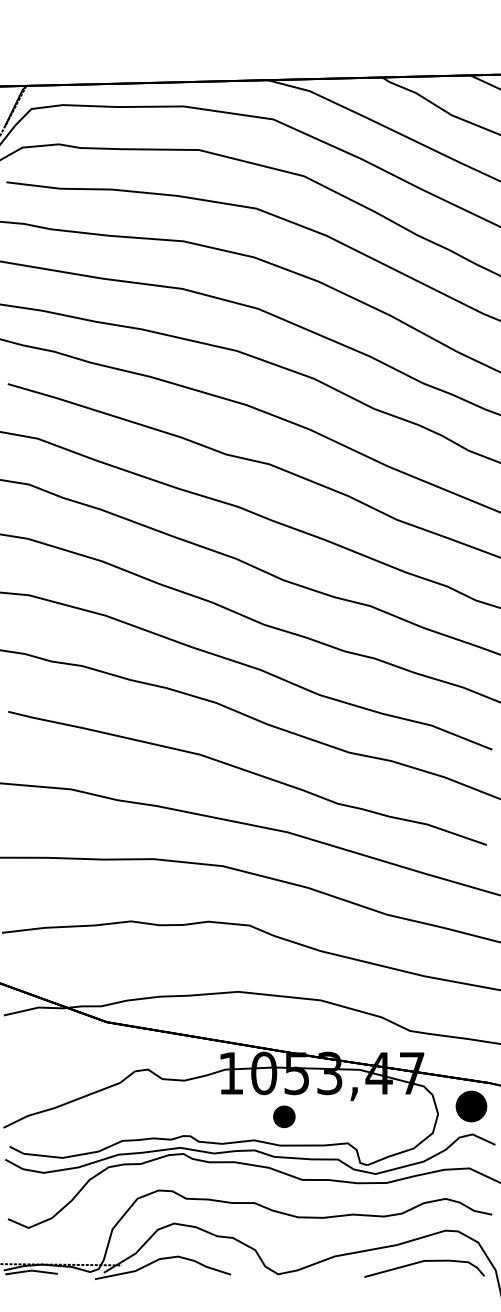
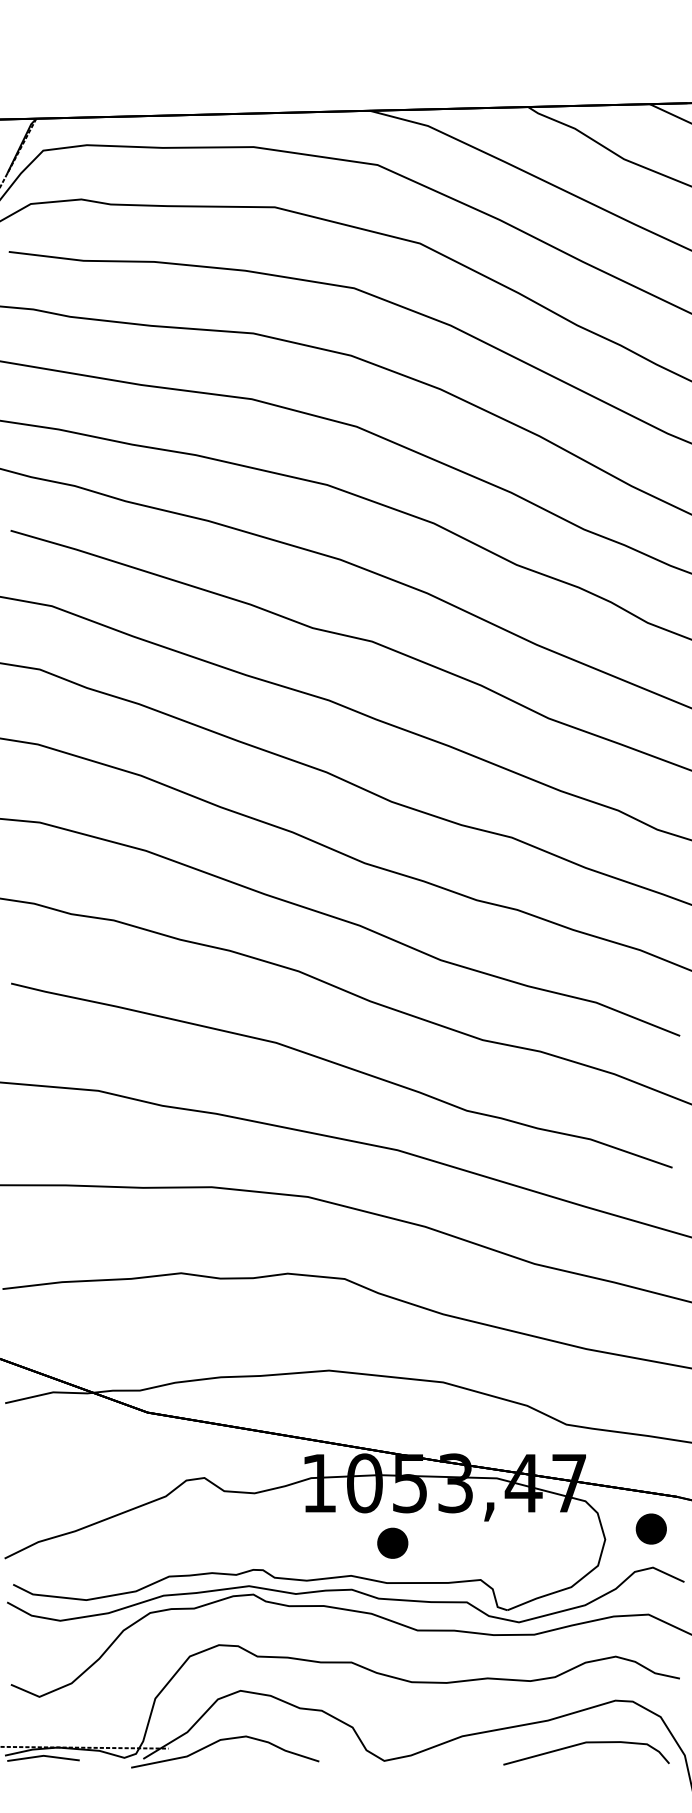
part: (471, 1106) -> (651, 1529), size x0.71

